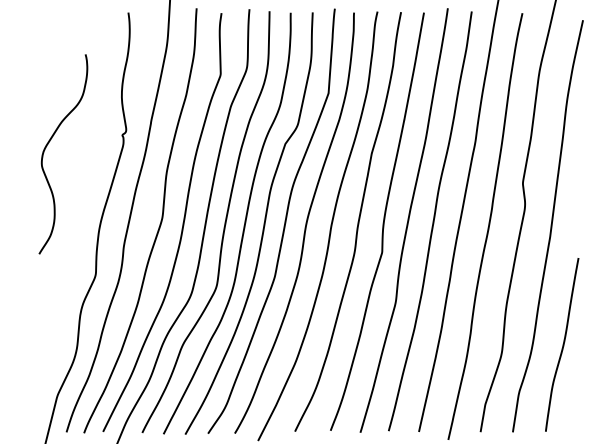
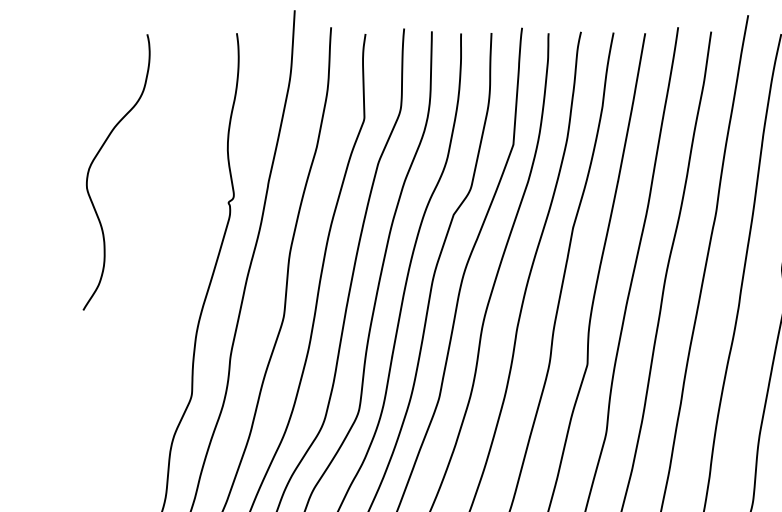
curve: (47, 146) -> (94, 161), moved

